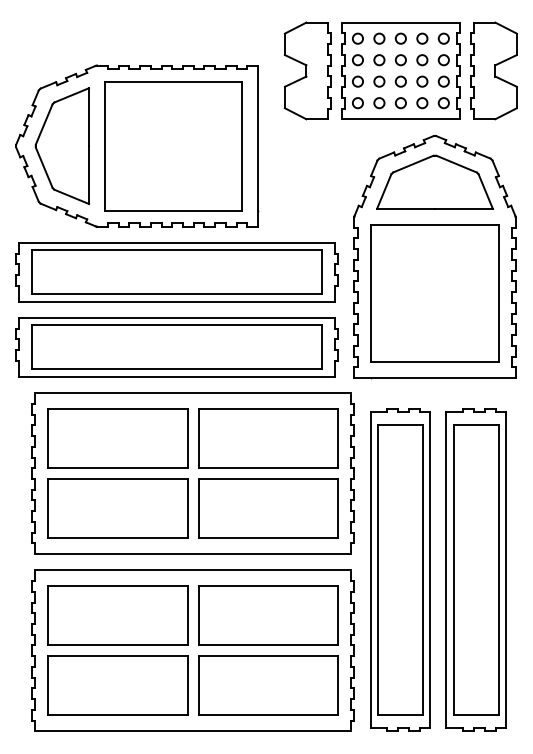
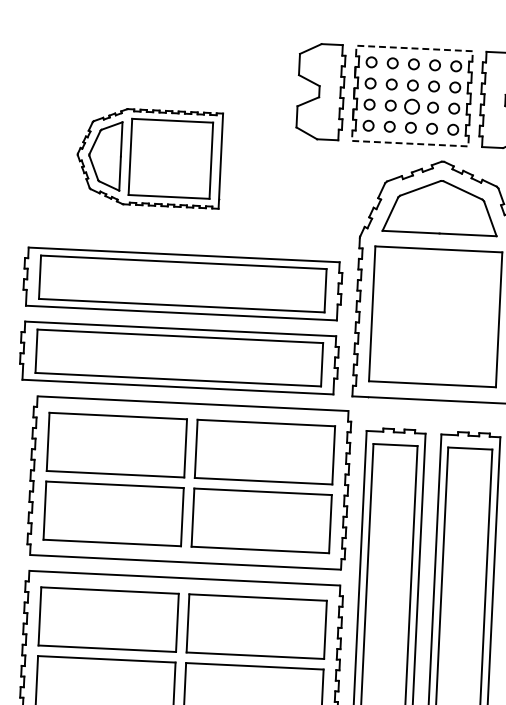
line: (400, 22) -> (414, 48), solid -> dashed
circle: (400, 81) -> (411, 106), size x1.4
line: (401, 119) -> (410, 143), solid -> dashed
part: (137, 145) -> (149, 157), size x0.6

